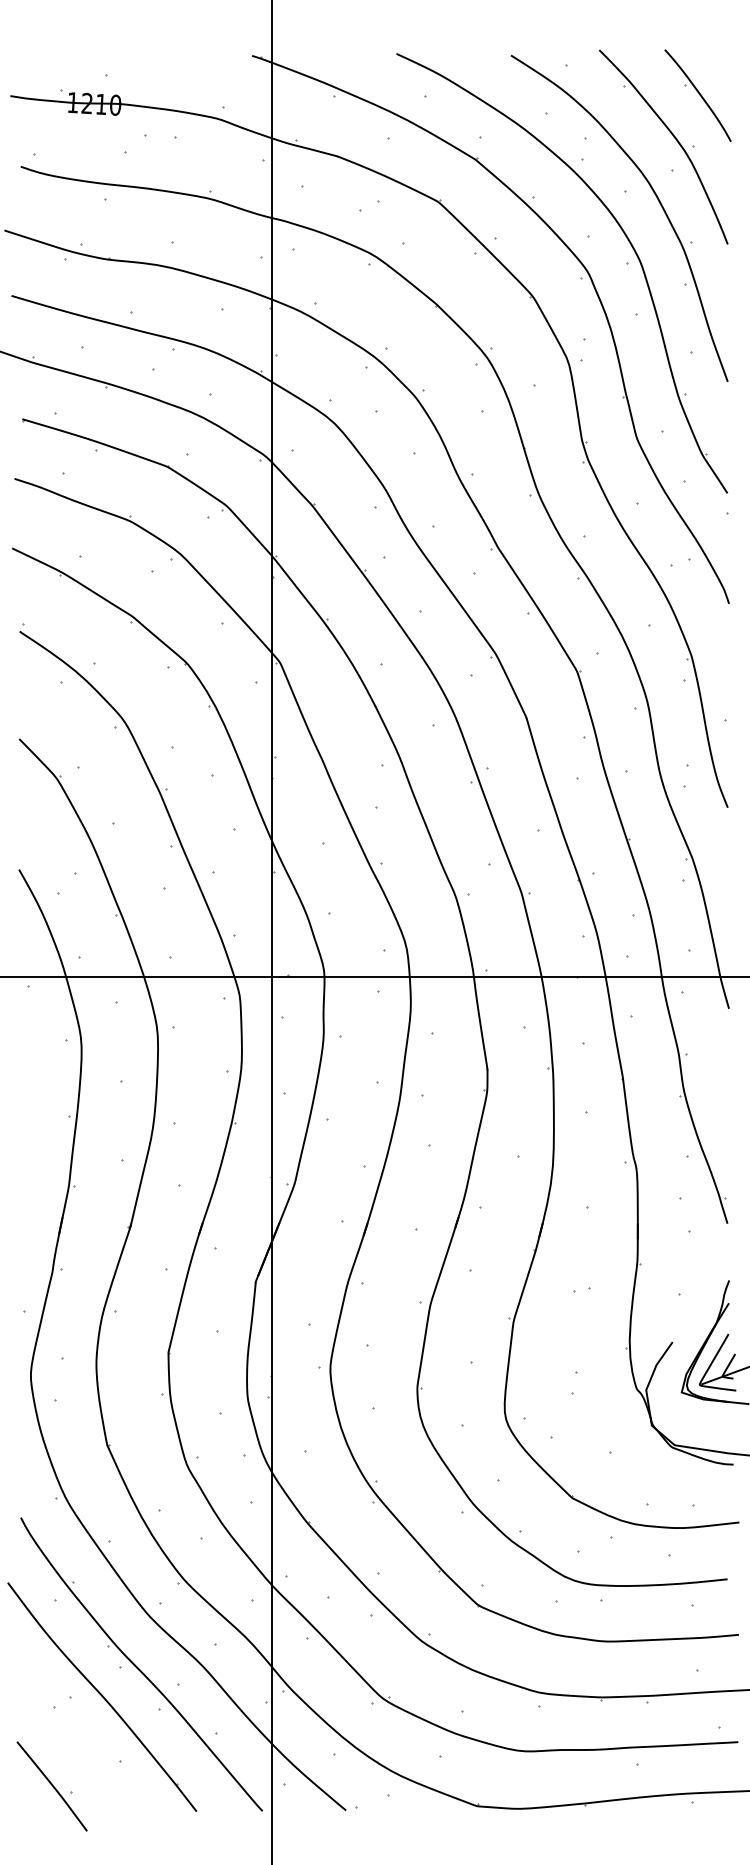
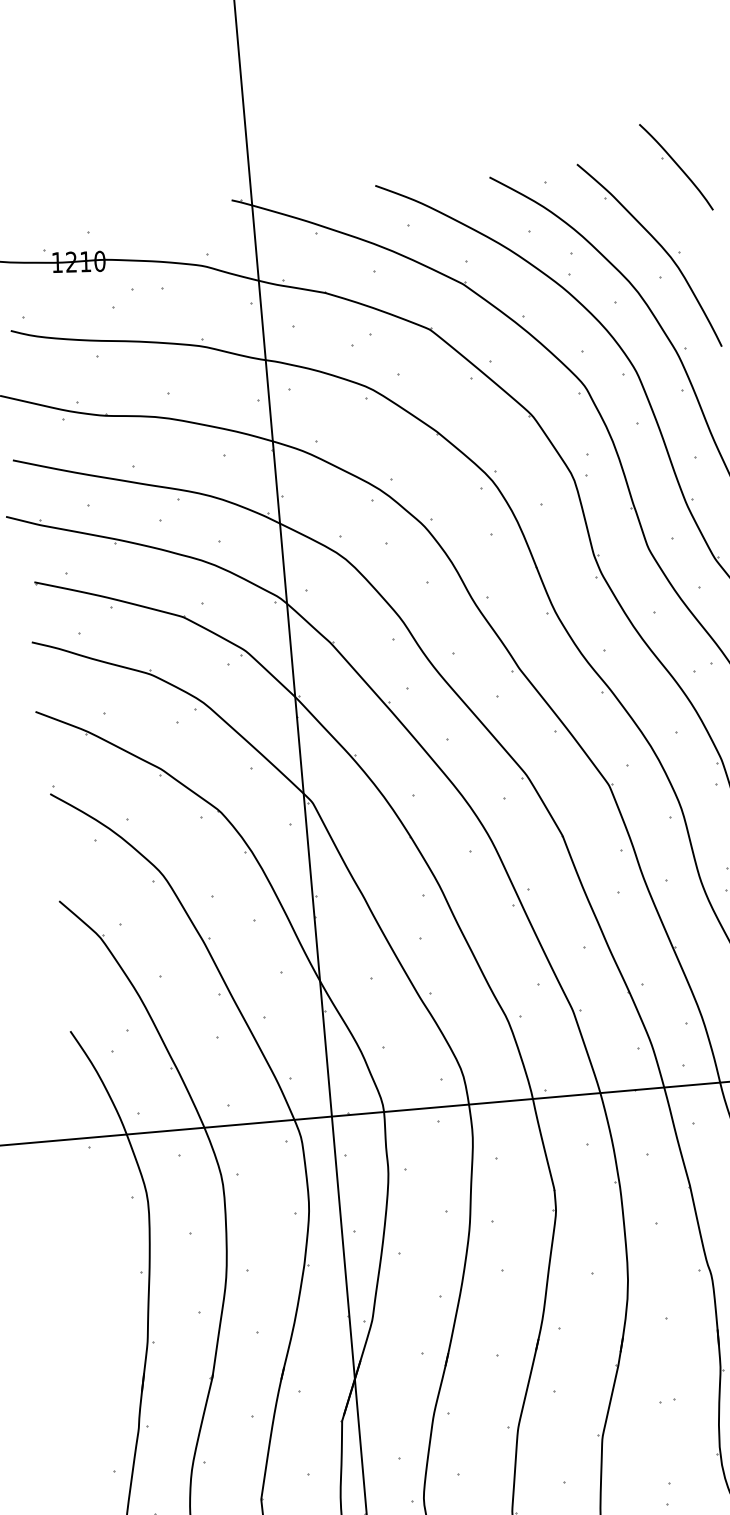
part: (697, 95) -> (675, 167), moved

